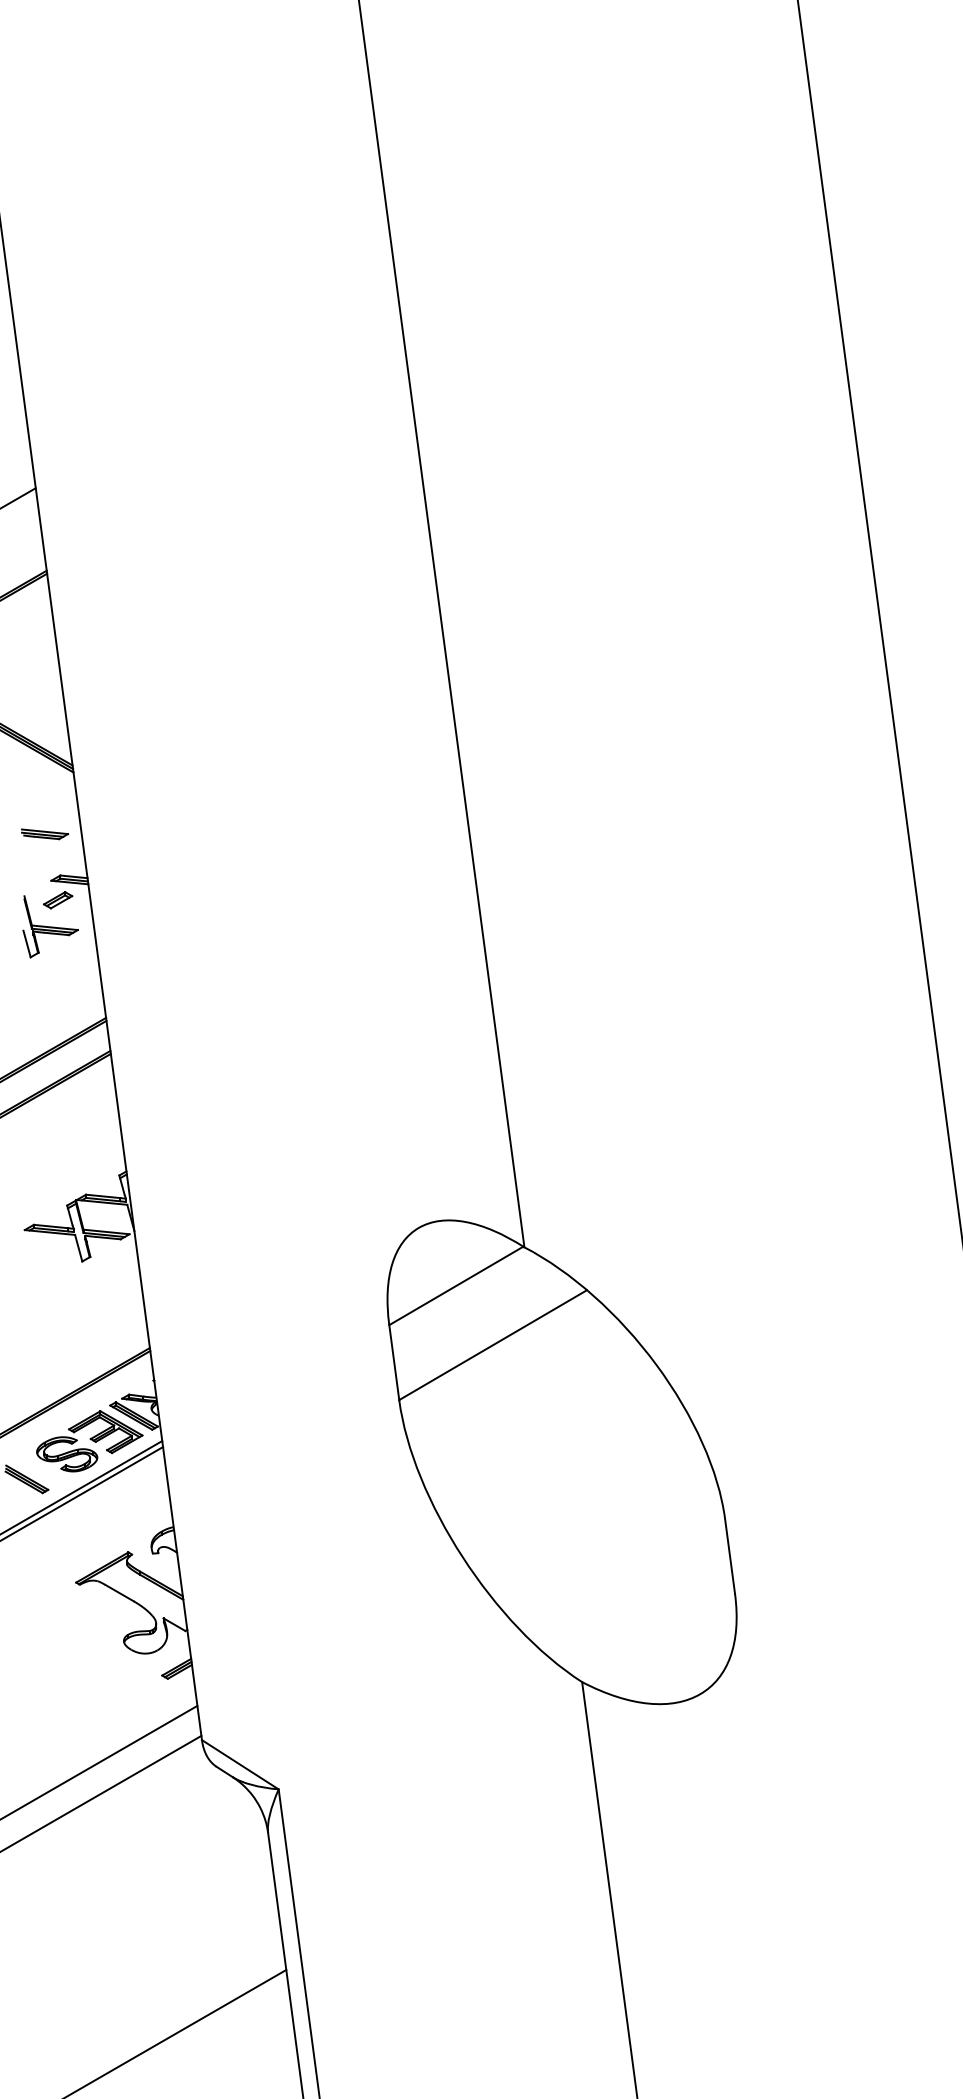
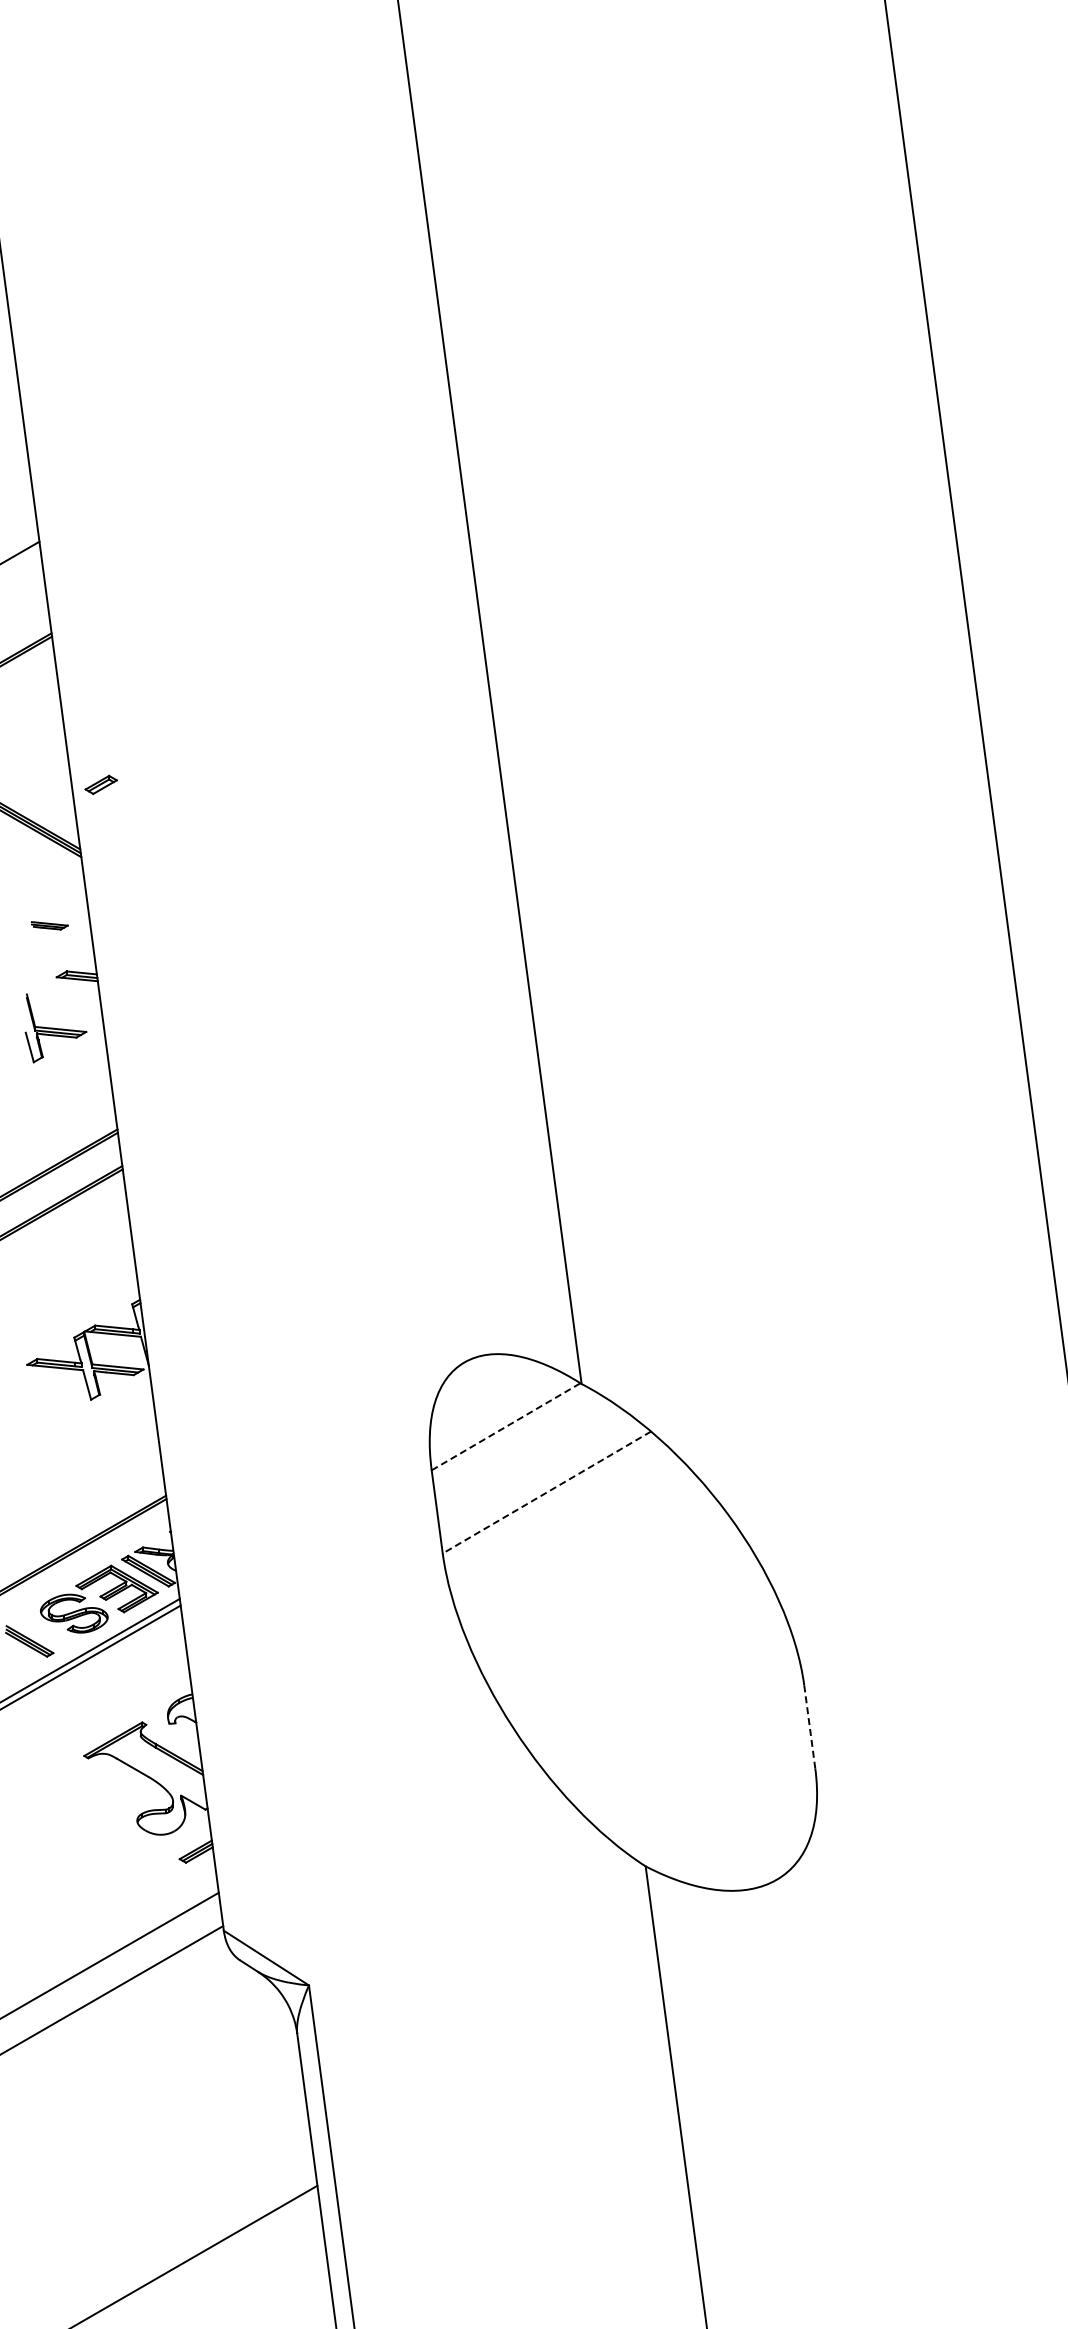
part: (44, 834) -> (49, 925), size x0.7
part: (57, 899) -> (100, 784), moved
line: (456, 1285) -> (506, 1426), solid -> dashed
line: (492, 1345) -> (546, 1492), solid -> dashed
line: (729, 1556) -> (809, 1726), solid -> dashed

